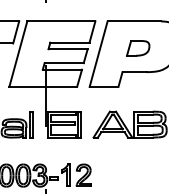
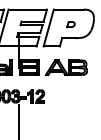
part: (137, 47) -> (70, 24), size x0.6

